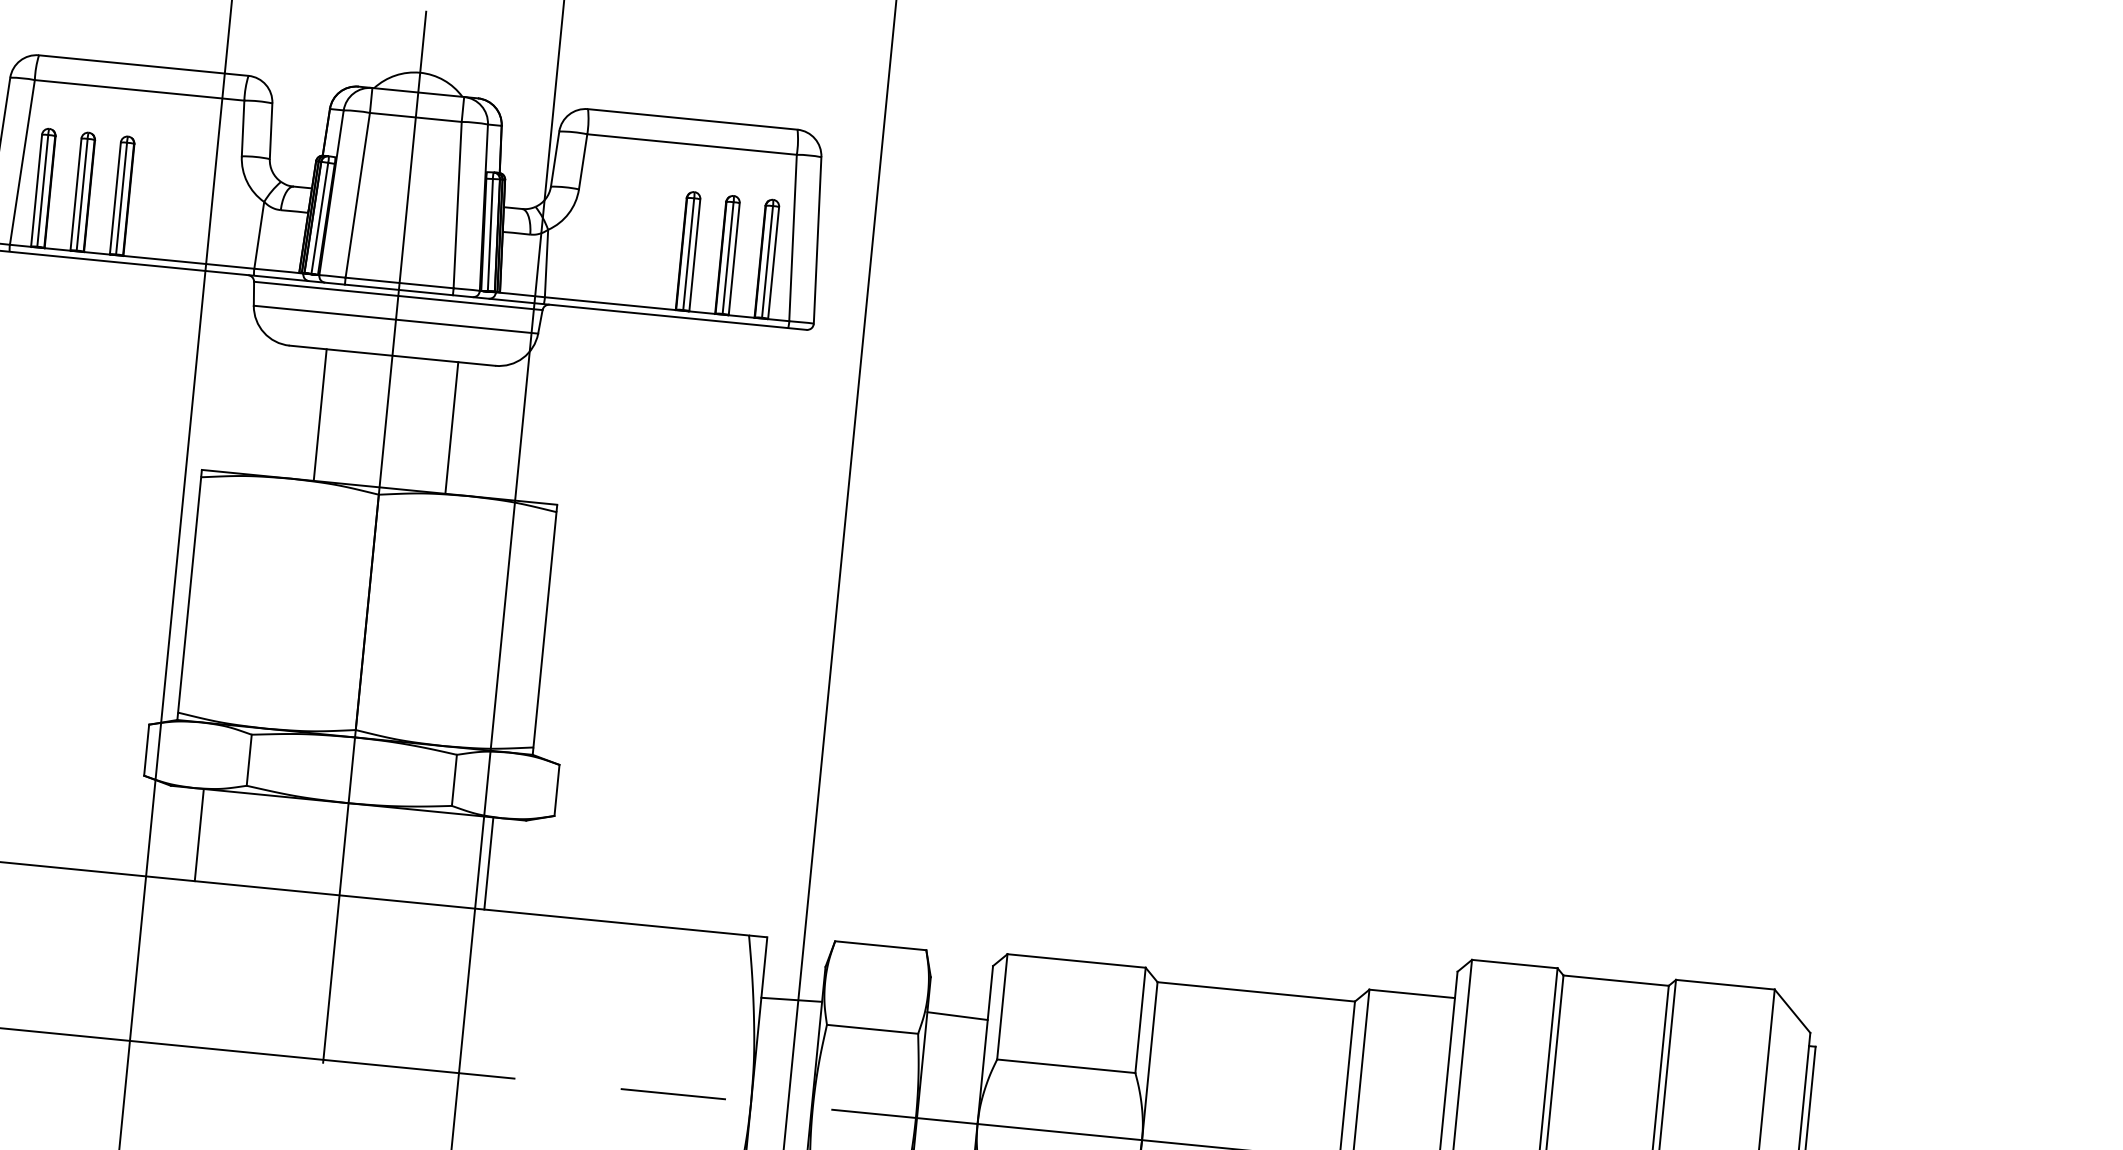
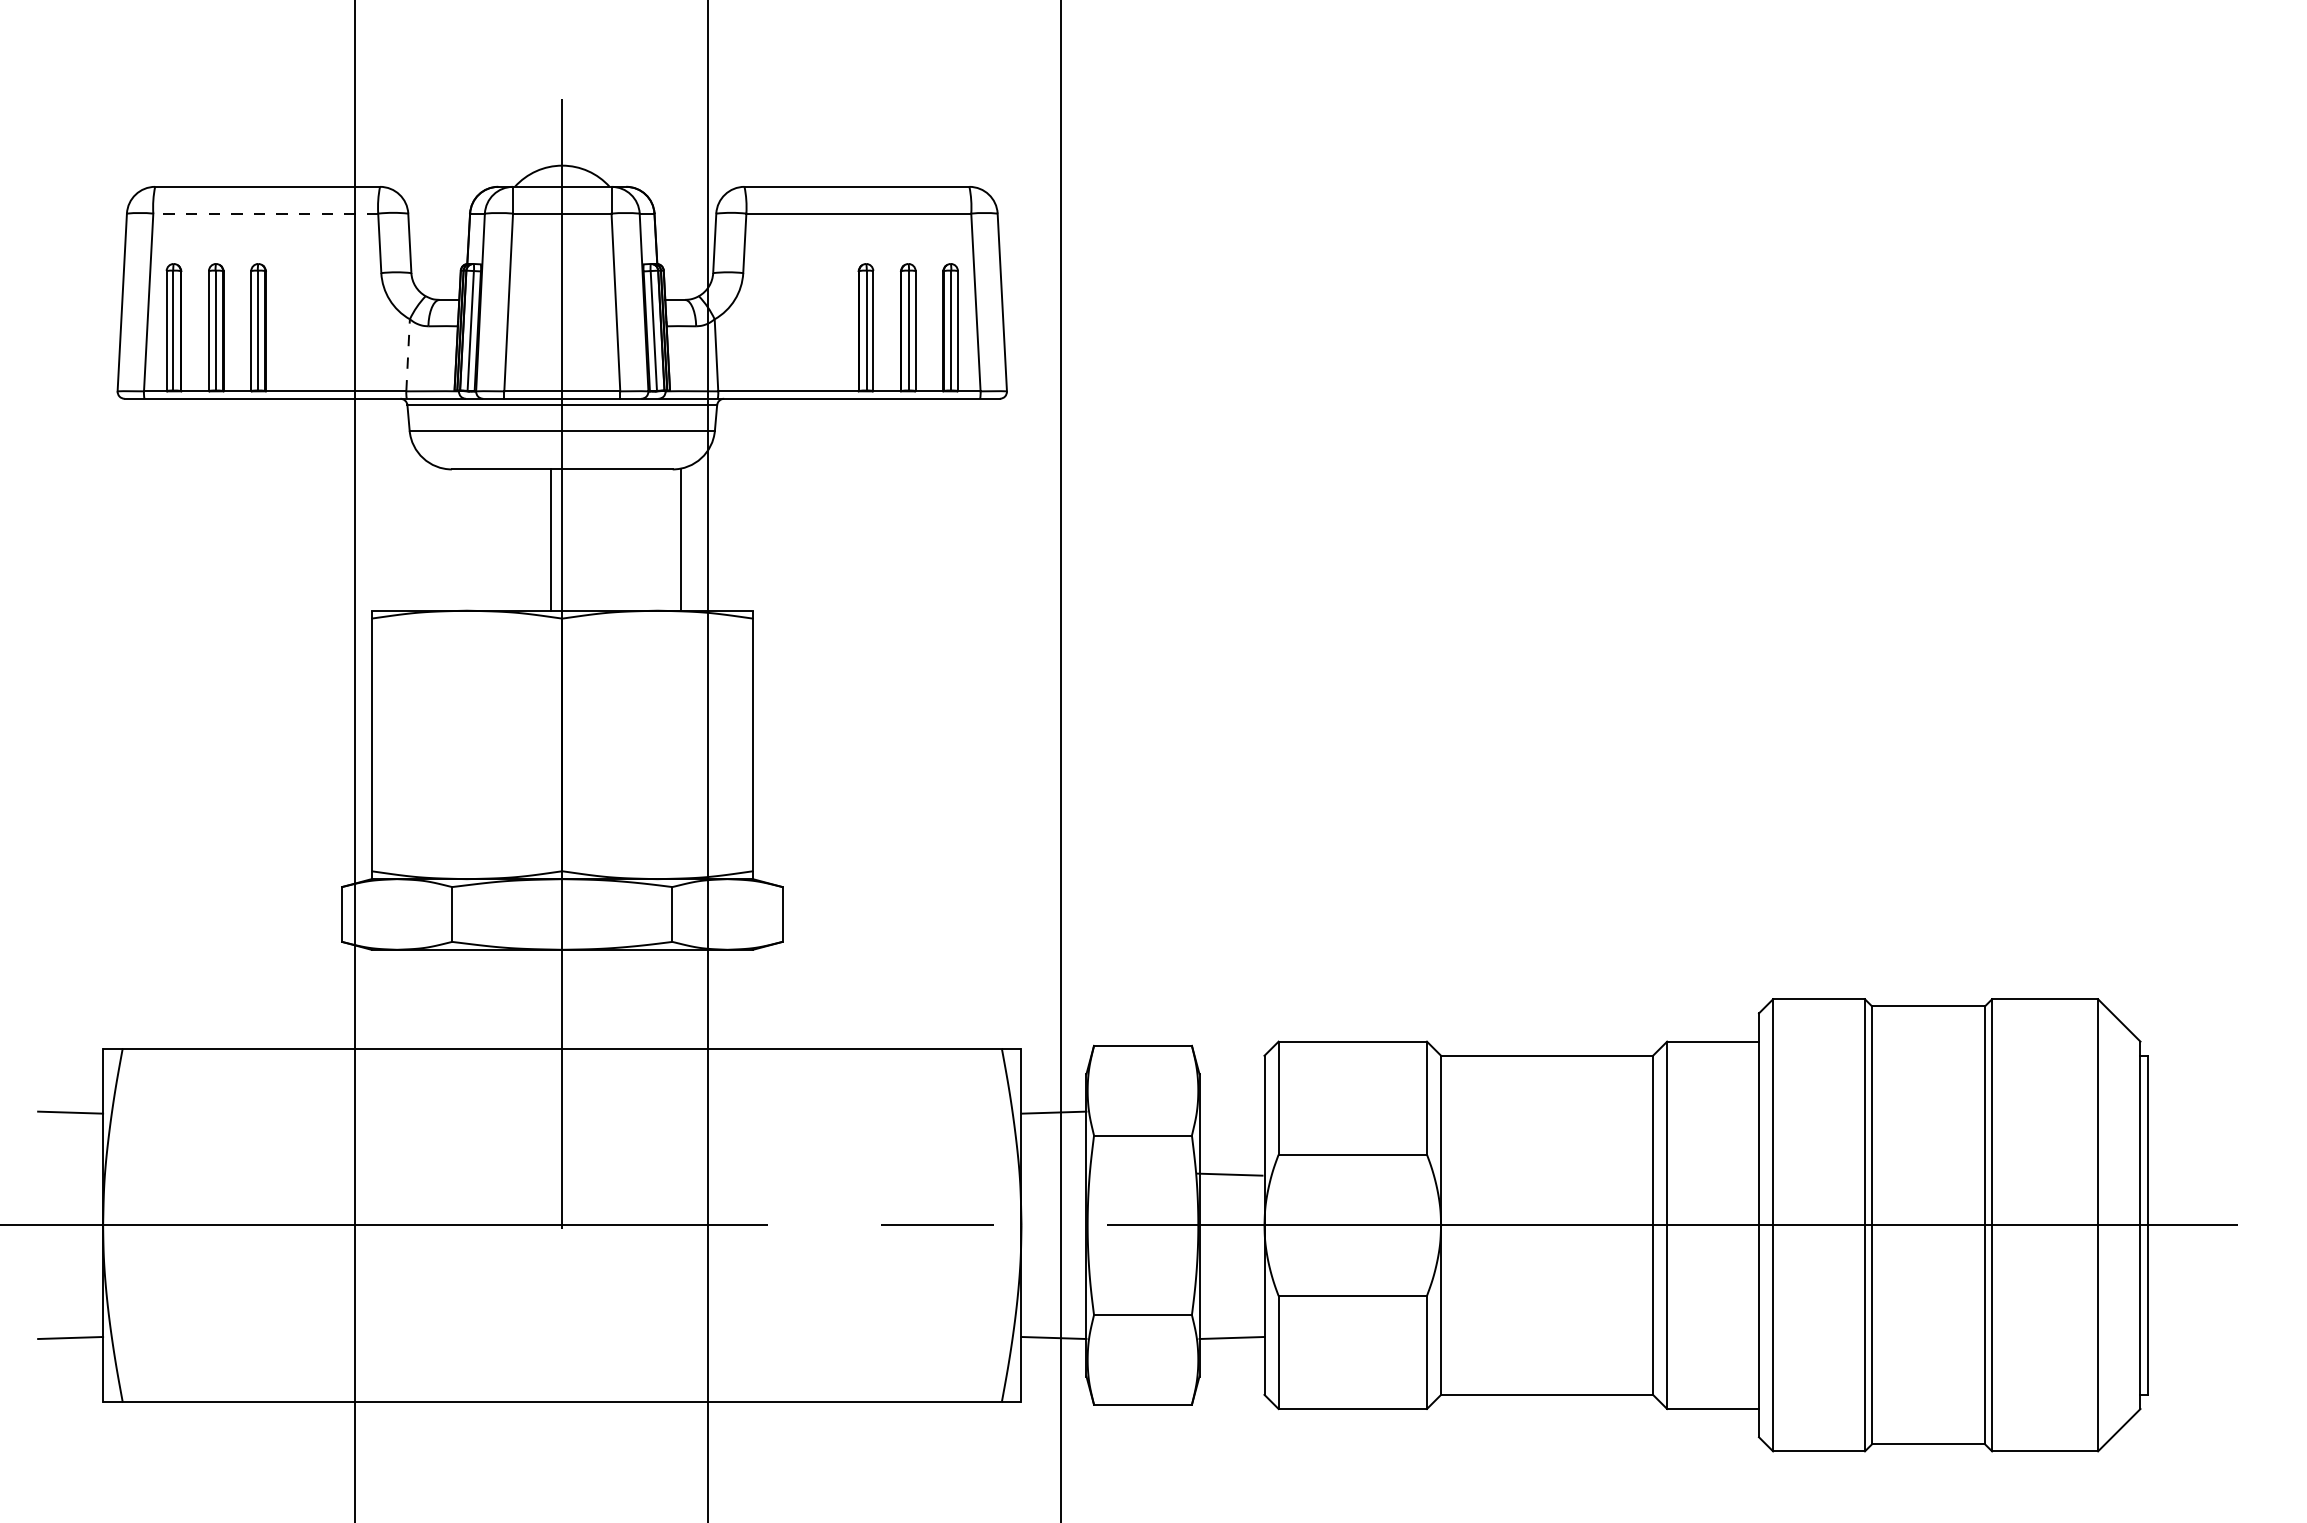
line: (139, 90) -> (265, 213), solid -> dashed
line: (259, 234) -> (408, 354), solid -> dashed
line: (320, 414) -> (550, 539), moved
line: (451, 427) -> (680, 539), moved
line: (199, 834) -> (406, 998), removed
line: (488, 862) -> (717, 998), removed
line: (957, 1015) -> (1229, 1174), moved

